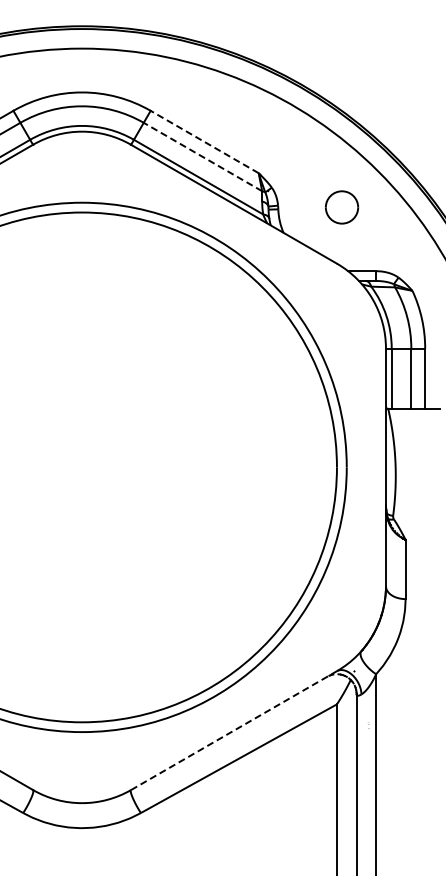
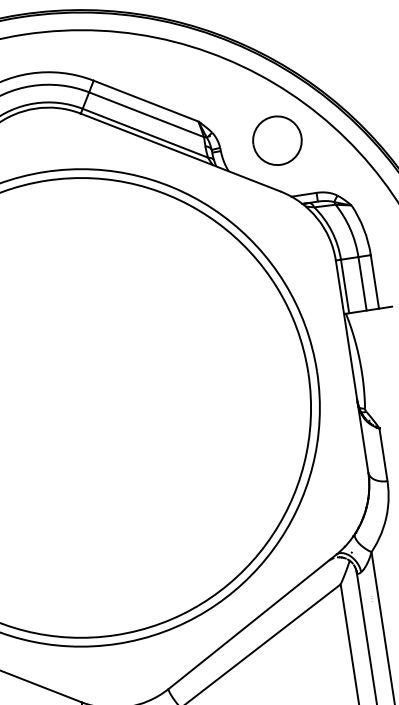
line: (204, 141) -> (145, 100), dashed -> solid
line: (202, 156) -> (146, 114), dashed -> solid
part: (341, 207) -> (276, 140), size x1.67
line: (234, 730) -> (252, 621), dashed -> solid

